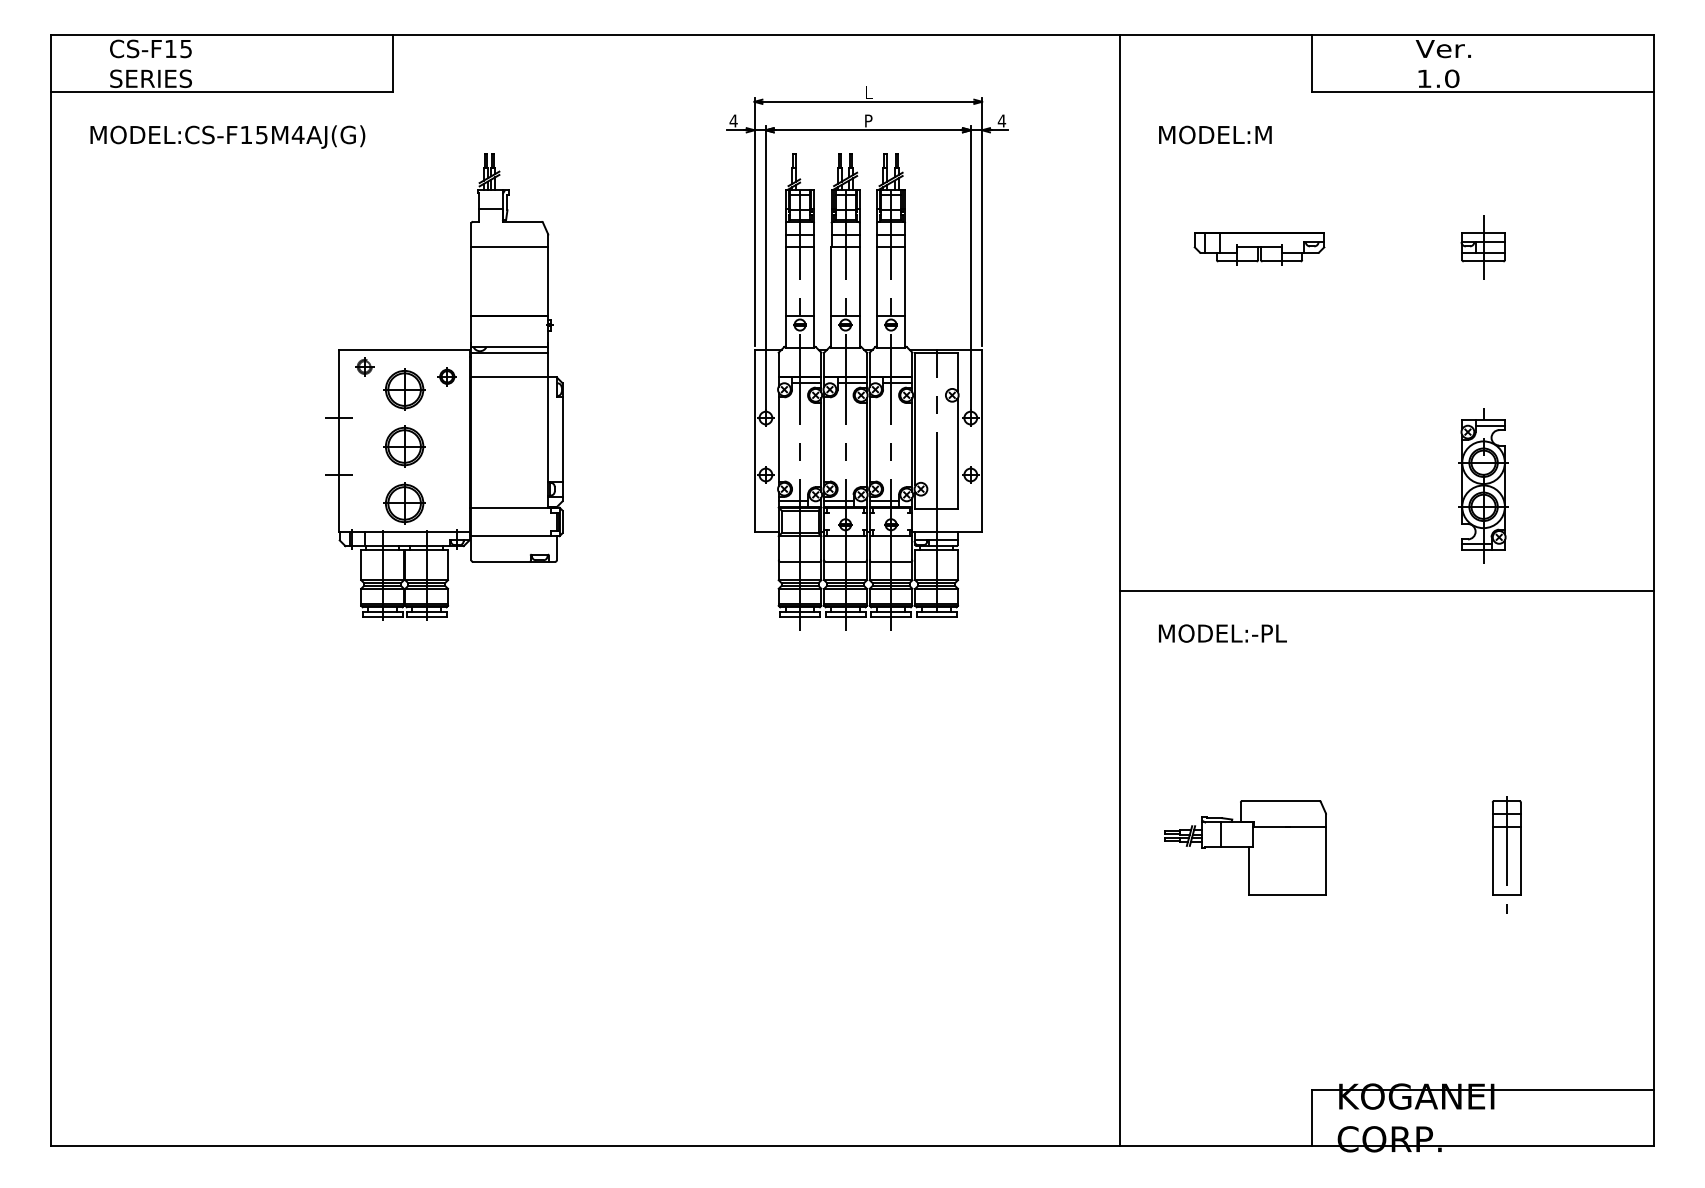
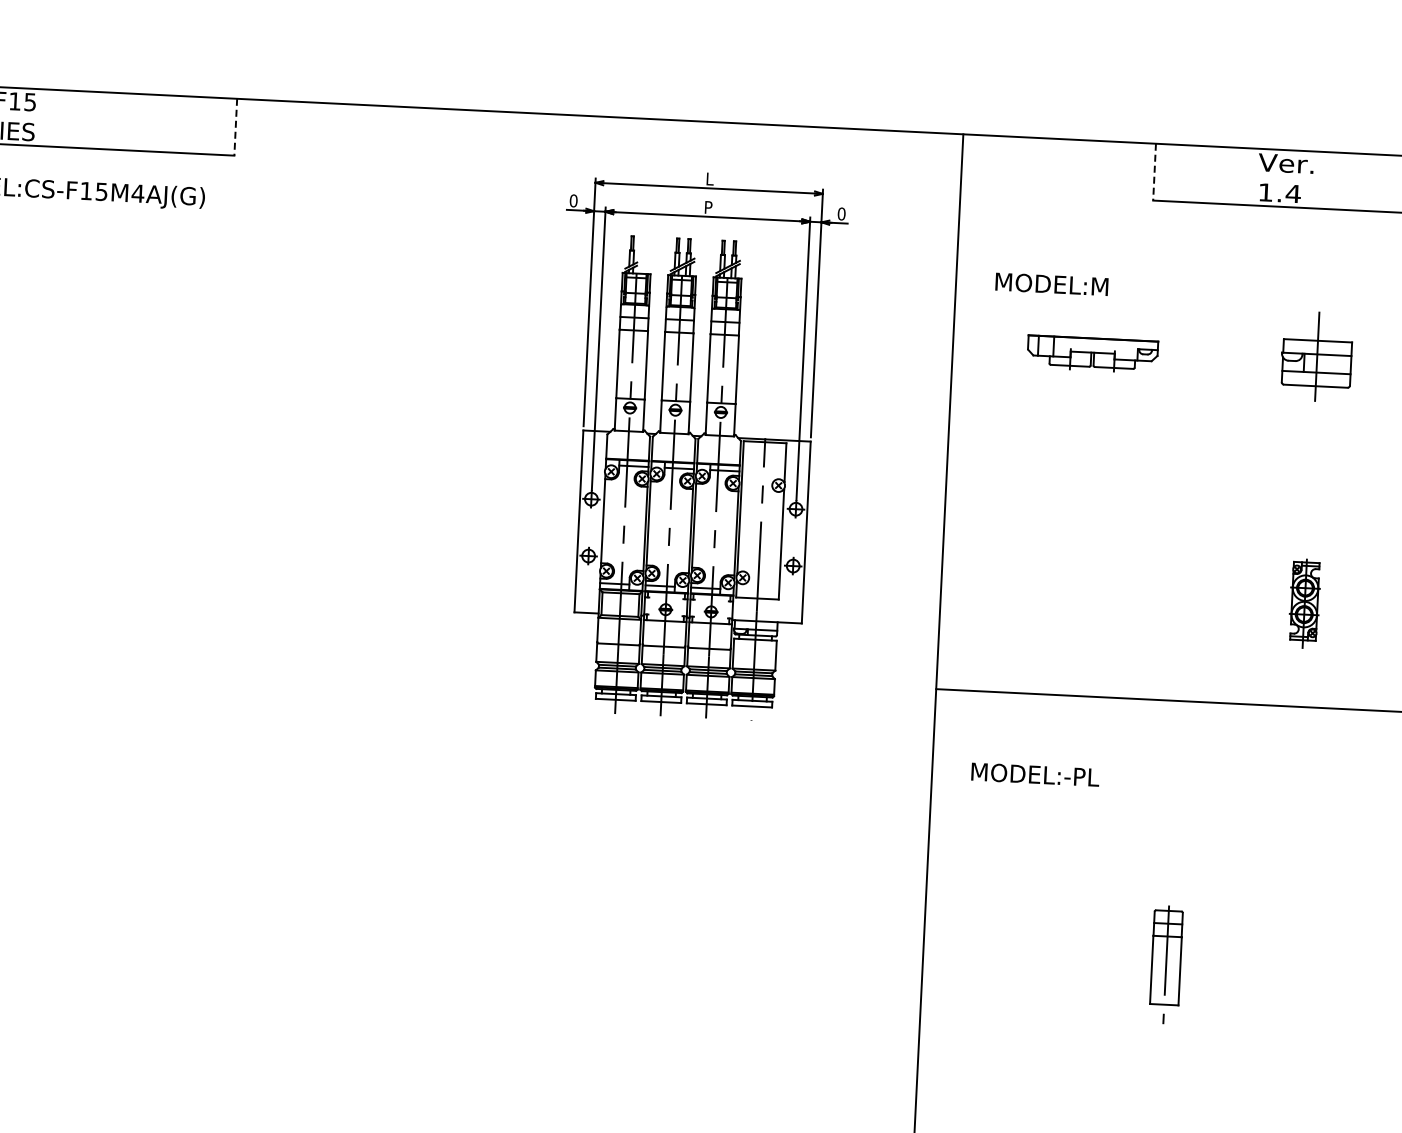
line: (392, 64) -> (235, 127), solid -> dashed
line: (1312, 64) -> (1154, 172), solid -> dashed
text: (1451, 78) -> (1292, 193), 1.0 -> 1.4
text: (733, 120) -> (573, 200), 4 -> 0
text: (1001, 120) -> (841, 213), 4 -> 0
text: (1215, 134) -> (1052, 283), moved
part: (1482, 247) -> (1315, 363), size x1.6
part: (444, 386) -> (271, 451), removed
part: (1483, 485) -> (1304, 601), size x0.6
text: (1222, 633) -> (1035, 774), moved
part: (1245, 847) -> (1049, 951), removed
part: (1506, 854) -> (1165, 964), moved

